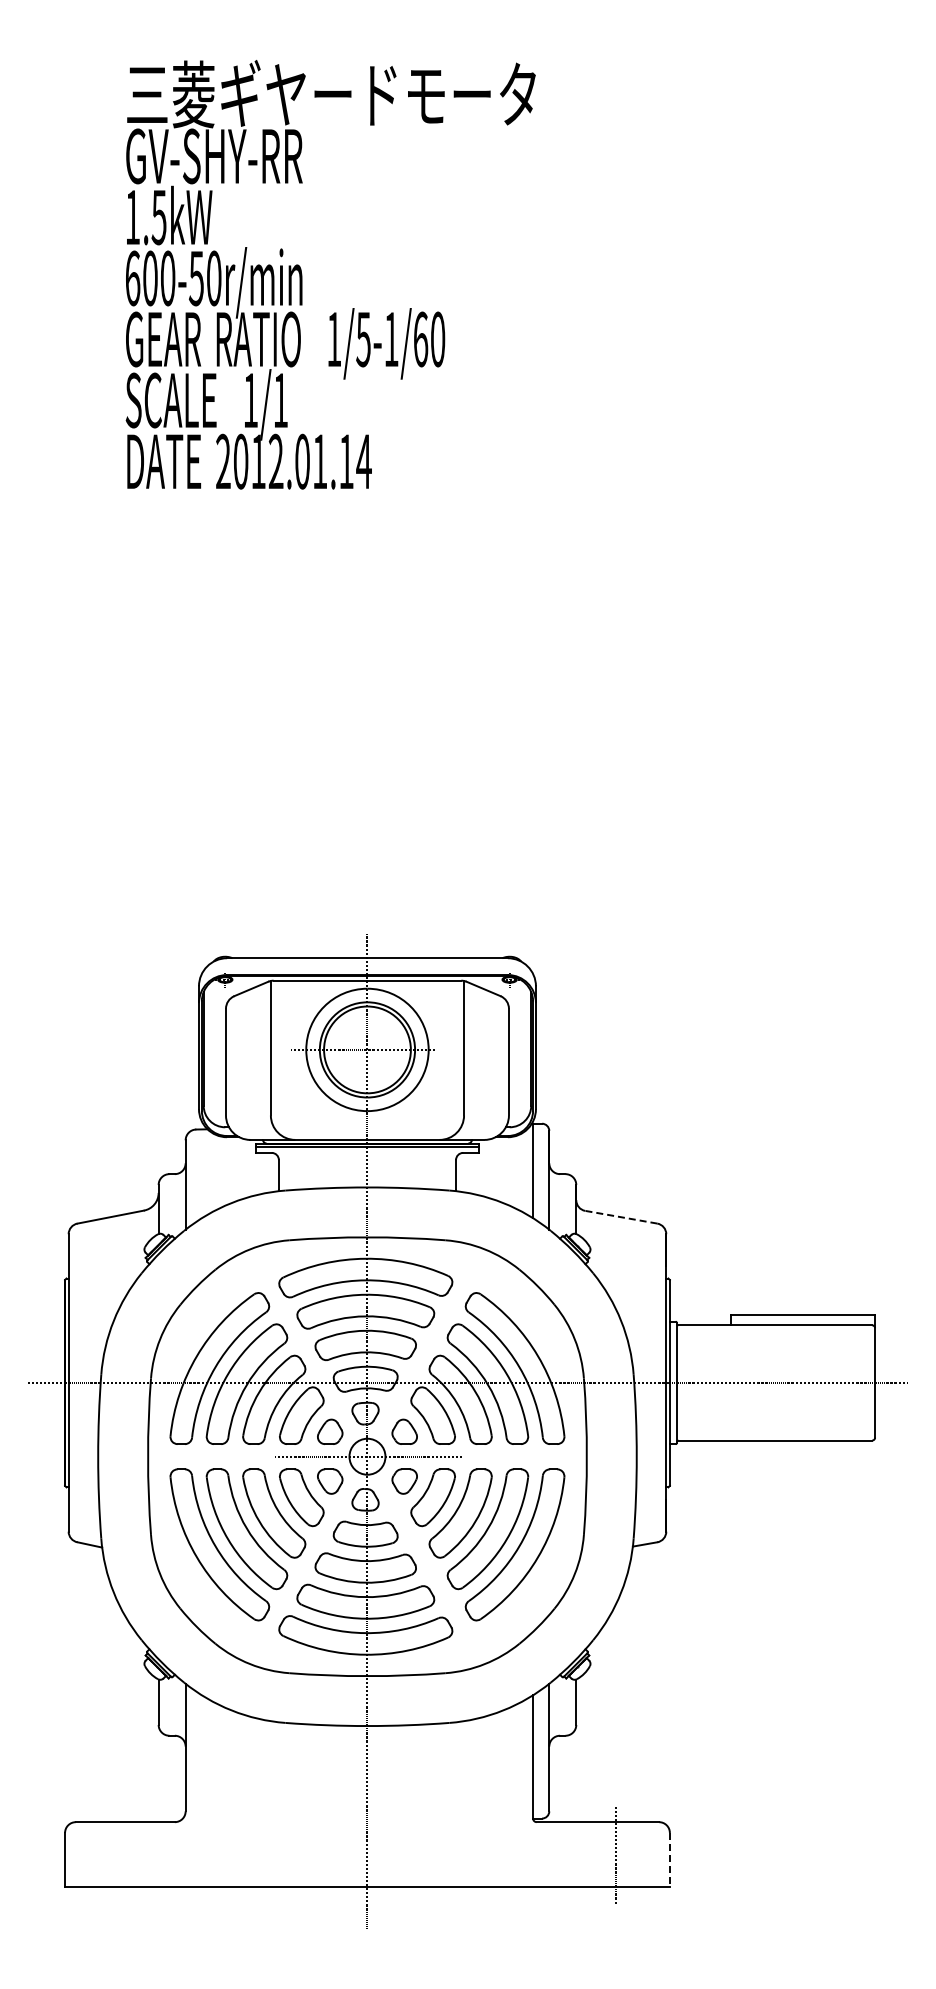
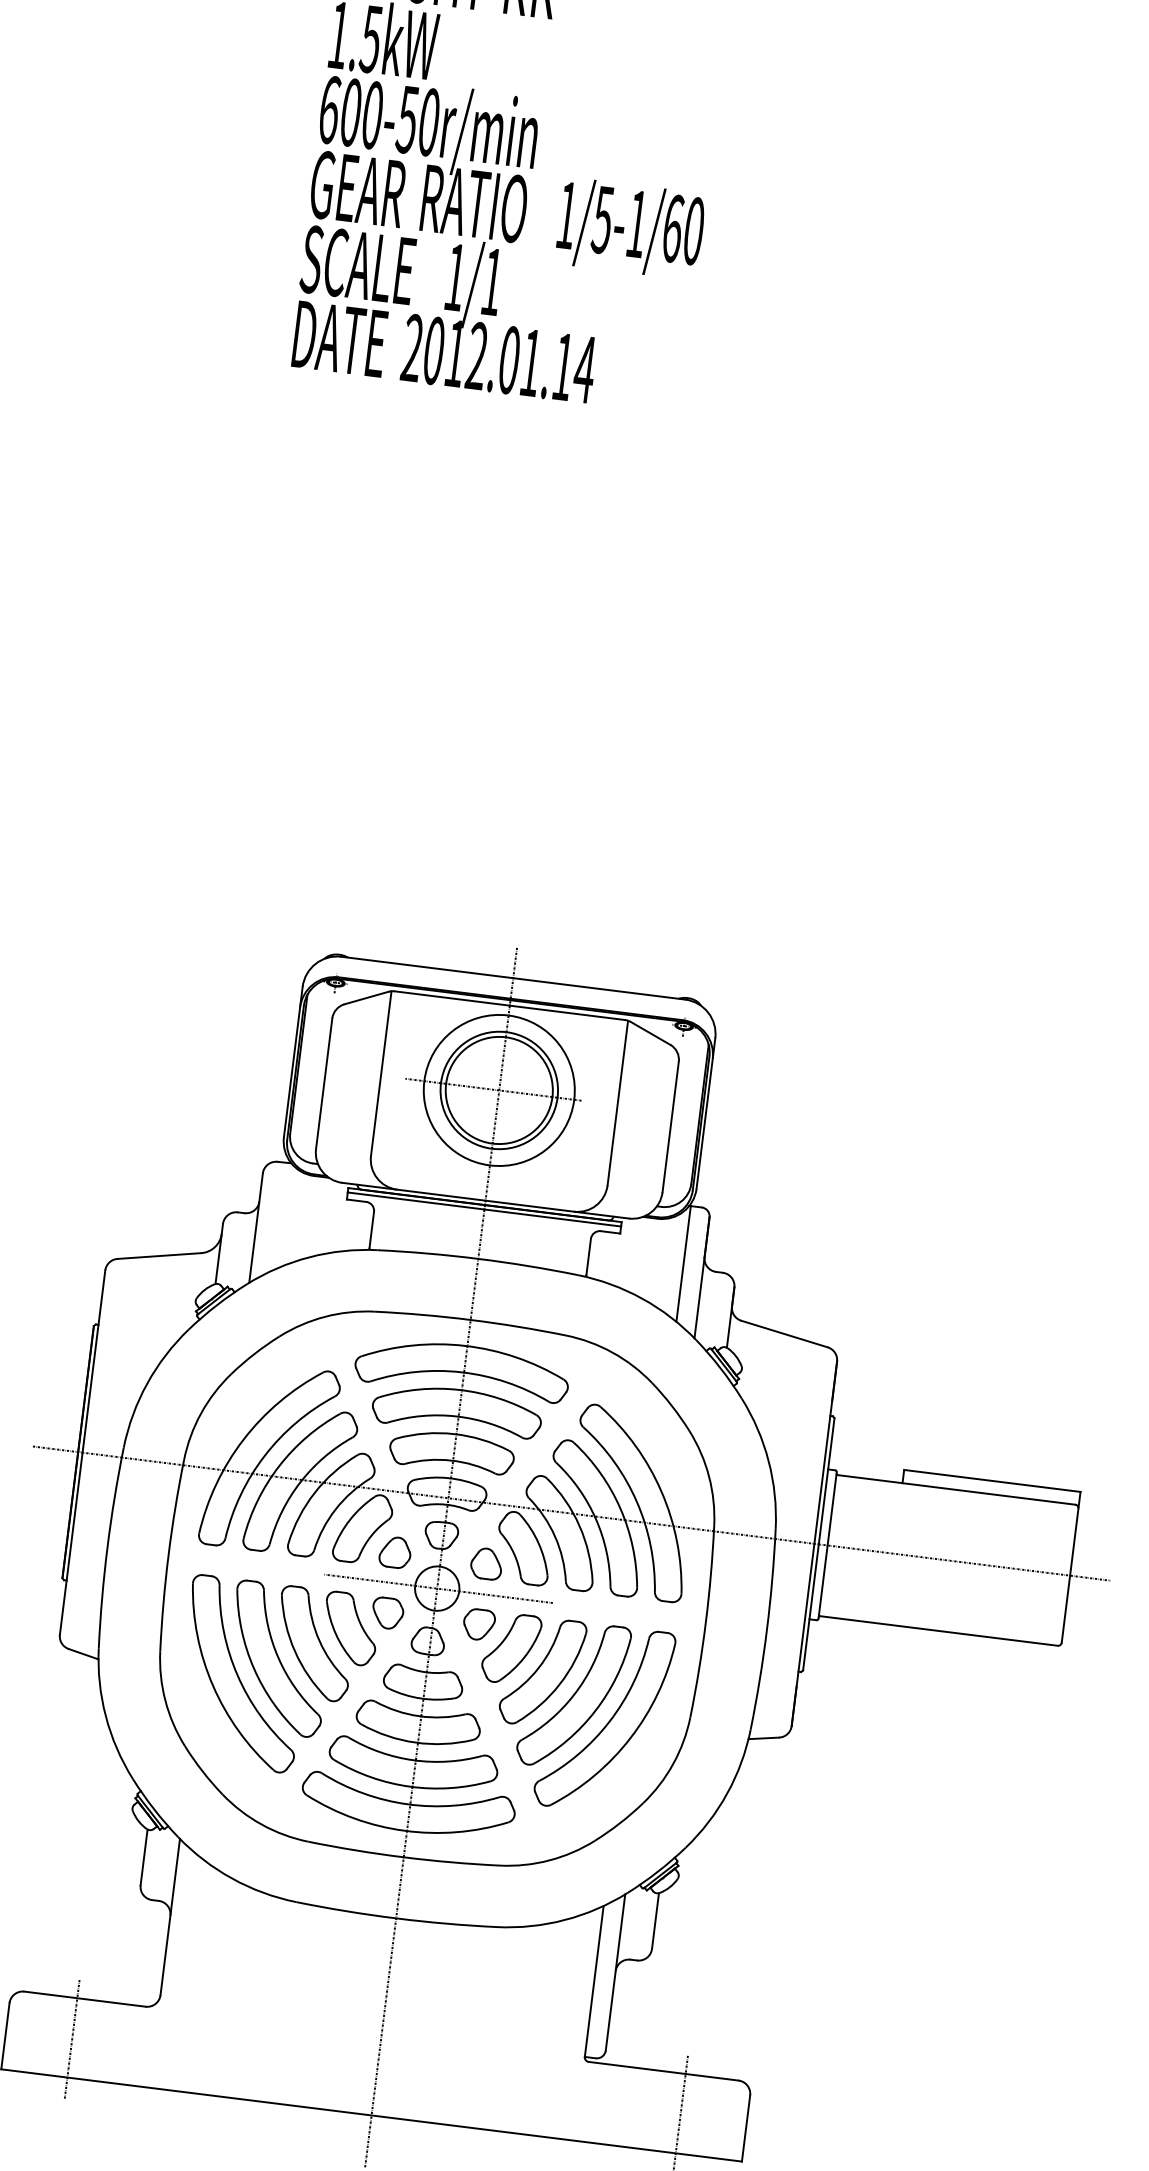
line: (621, 1217) -> (784, 1334), dashed -> solid
line: (119, 1855) -> (72, 2039), added
line: (669, 1860) -> (745, 2129), dashed -> solid

